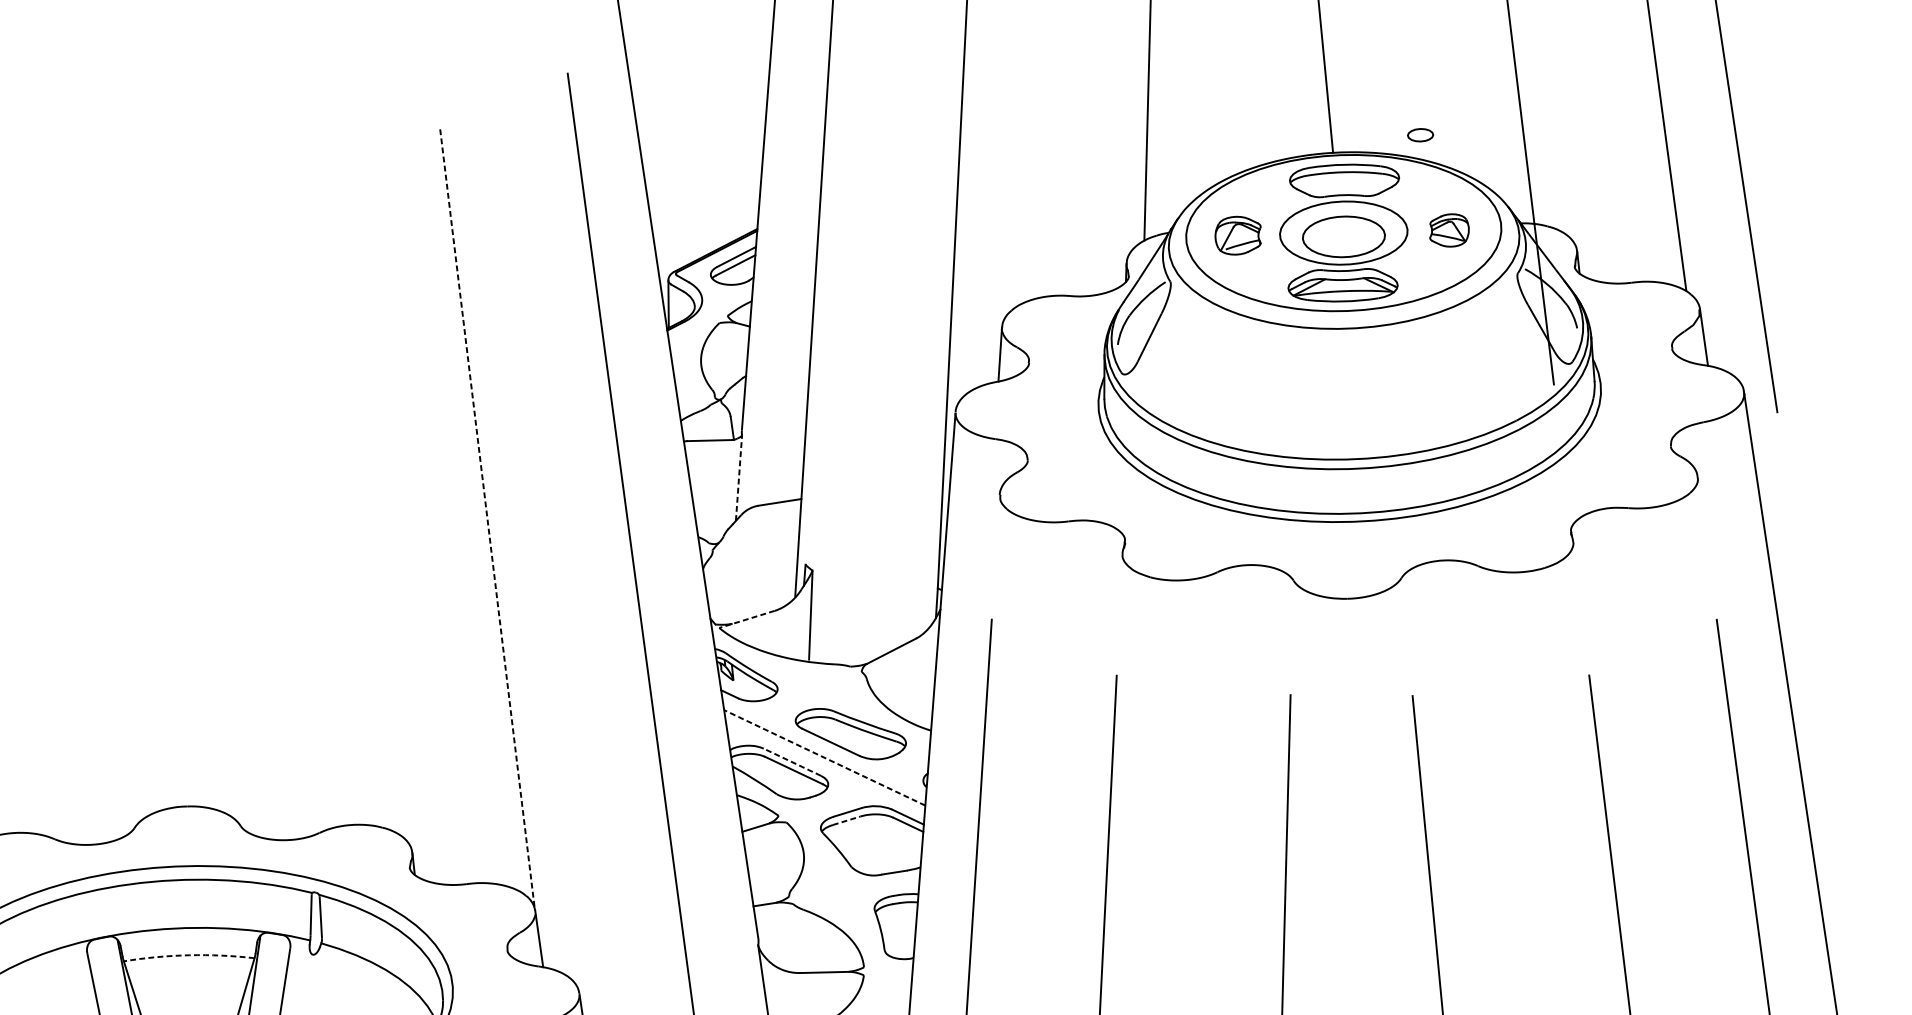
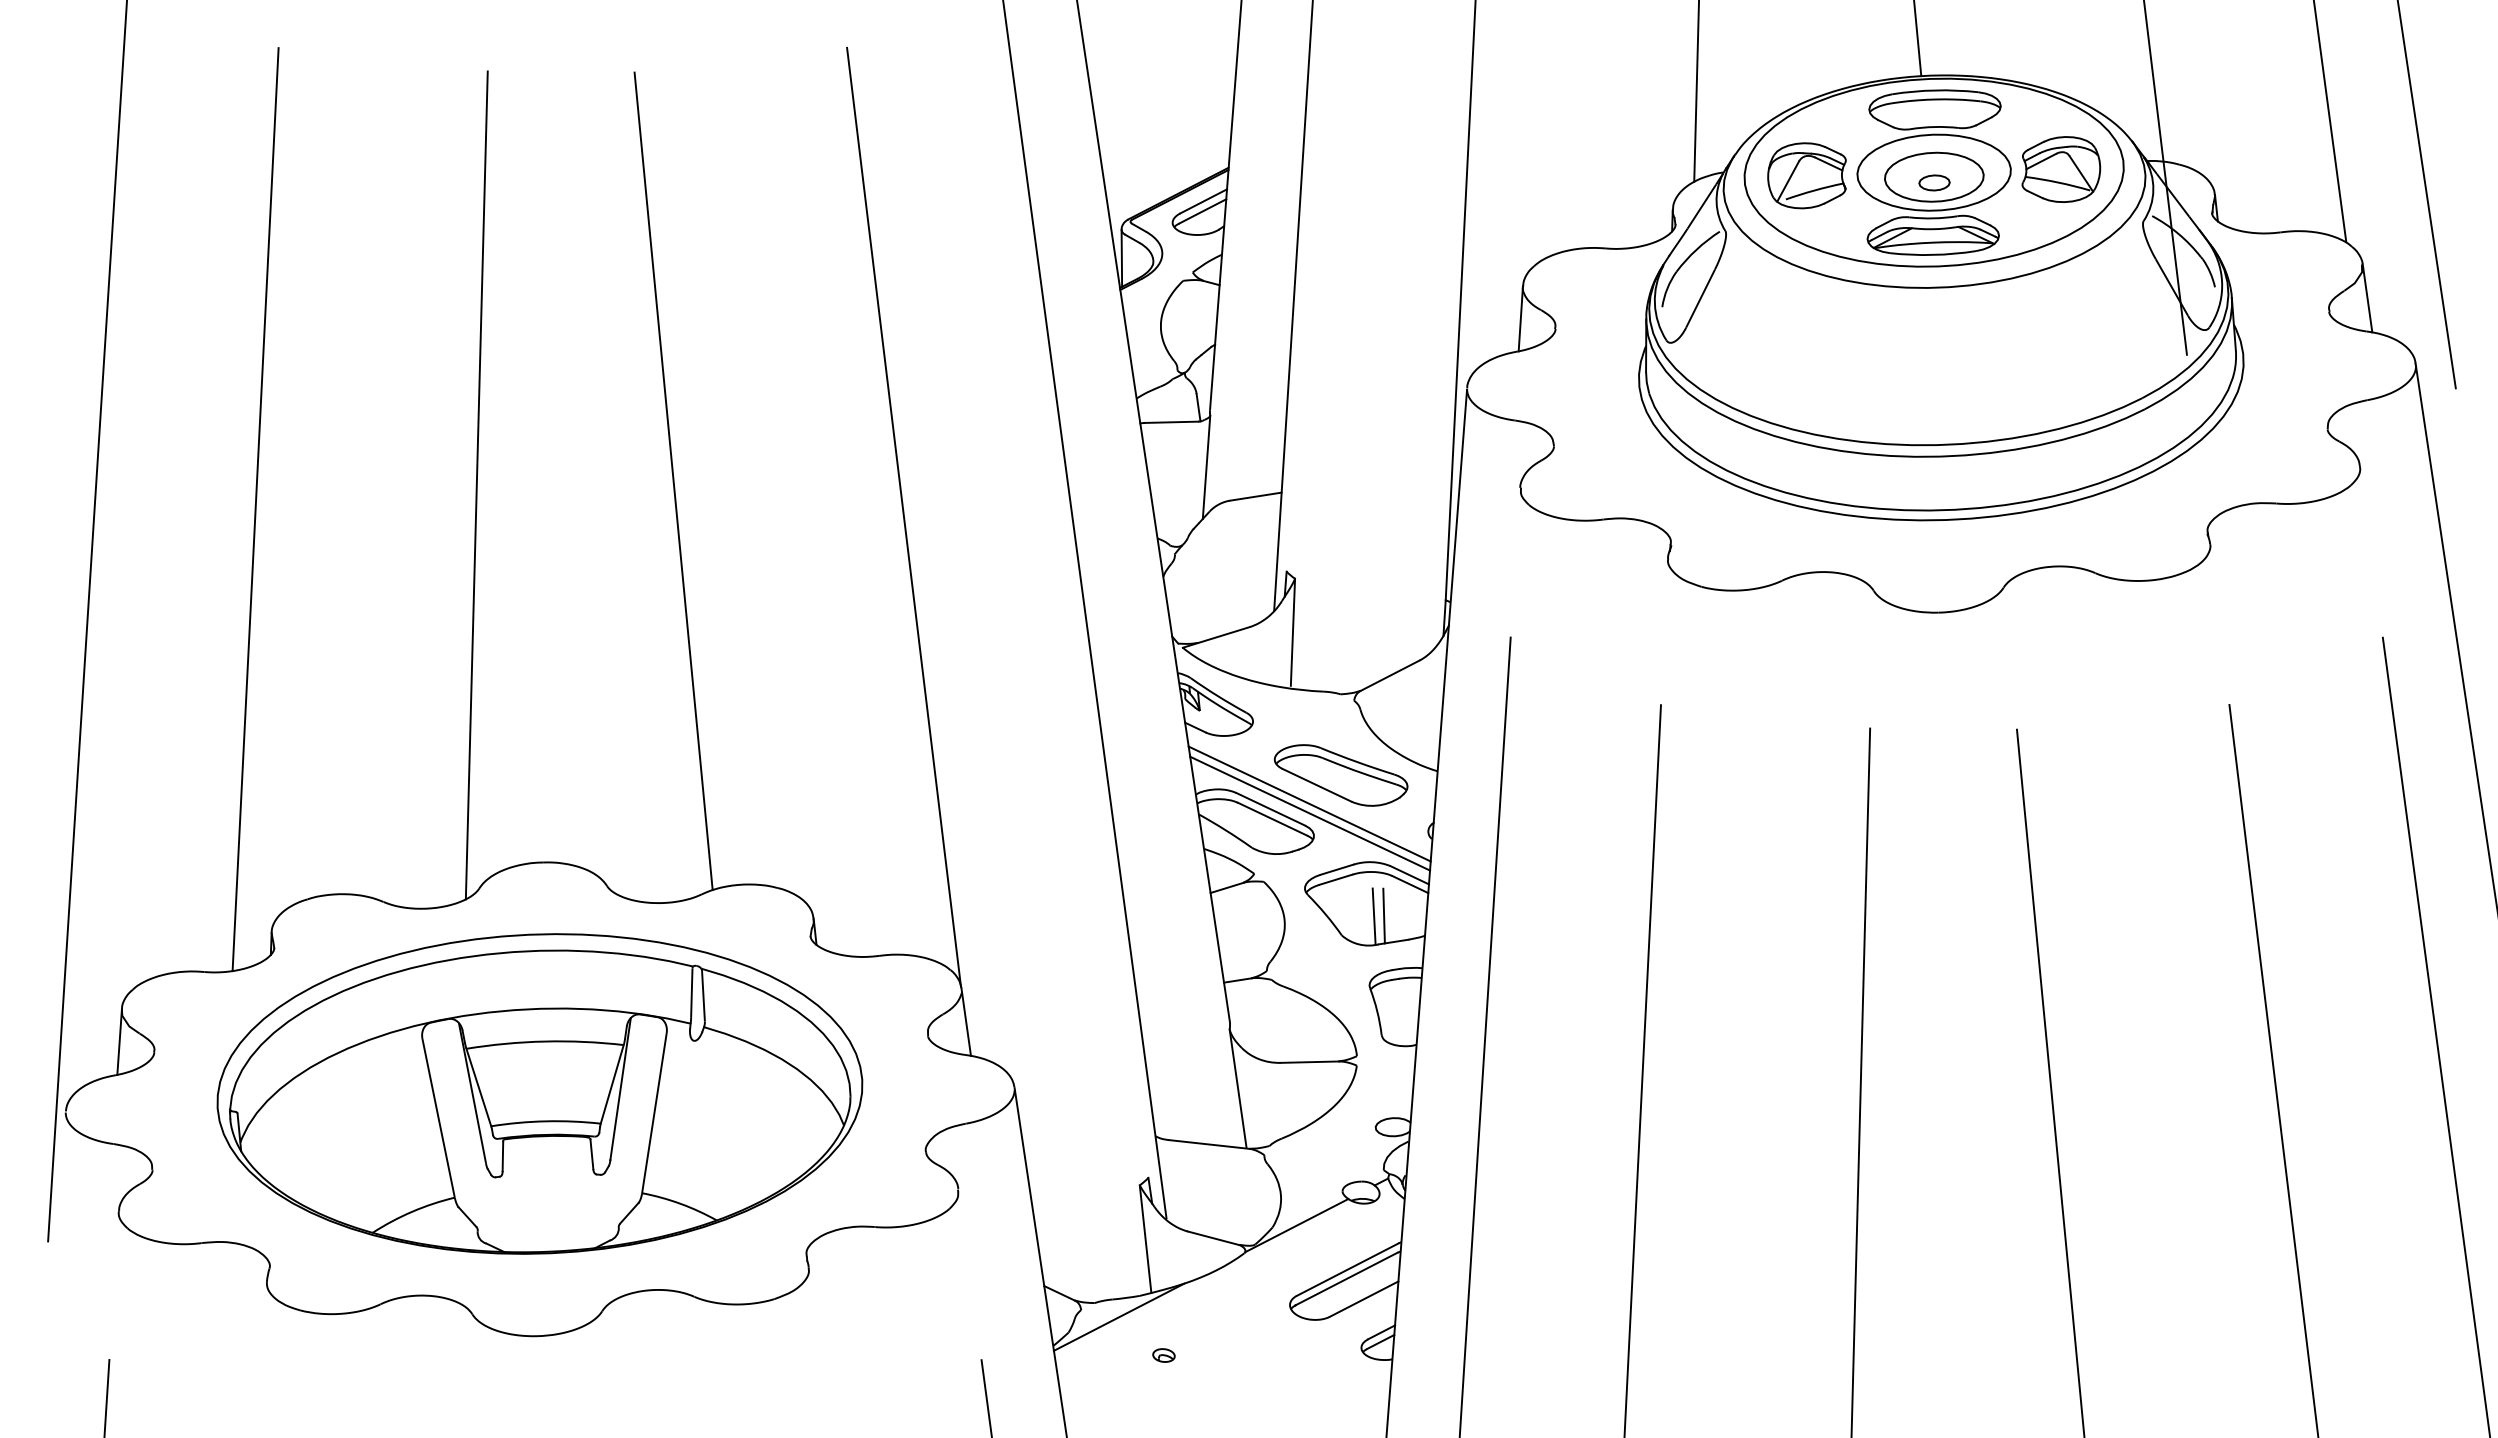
part: (1420, 134) -> (1934, 182), moved
part: (1449, 230) -> (2061, 169), size x1.67
part: (1237, 235) -> (1806, 175), size x1.43
line: (738, 478) -> (1206, 467), dashed -> solid
line: (295, 489) -> (673, 481), added
line: (132, 493) -> (476, 485), added
line: (487, 519) -> (904, 517), dashed -> solid
line: (747, 619) -> (1216, 637), dashed -> solid
line: (824, 758) -> (1309, 804), dashed -> solid
line: (792, 762) -> (1270, 809), dashed -> solid
line: (825, 765) -> (1310, 813), added
line: (847, 820) -> (1336, 879), dashed -> solid
line: (886, 850) -> (1383, 915), added
line: (877, 851) -> (1373, 916), added
arc: (188, 955) -> (544, 1041), dashed -> solid

